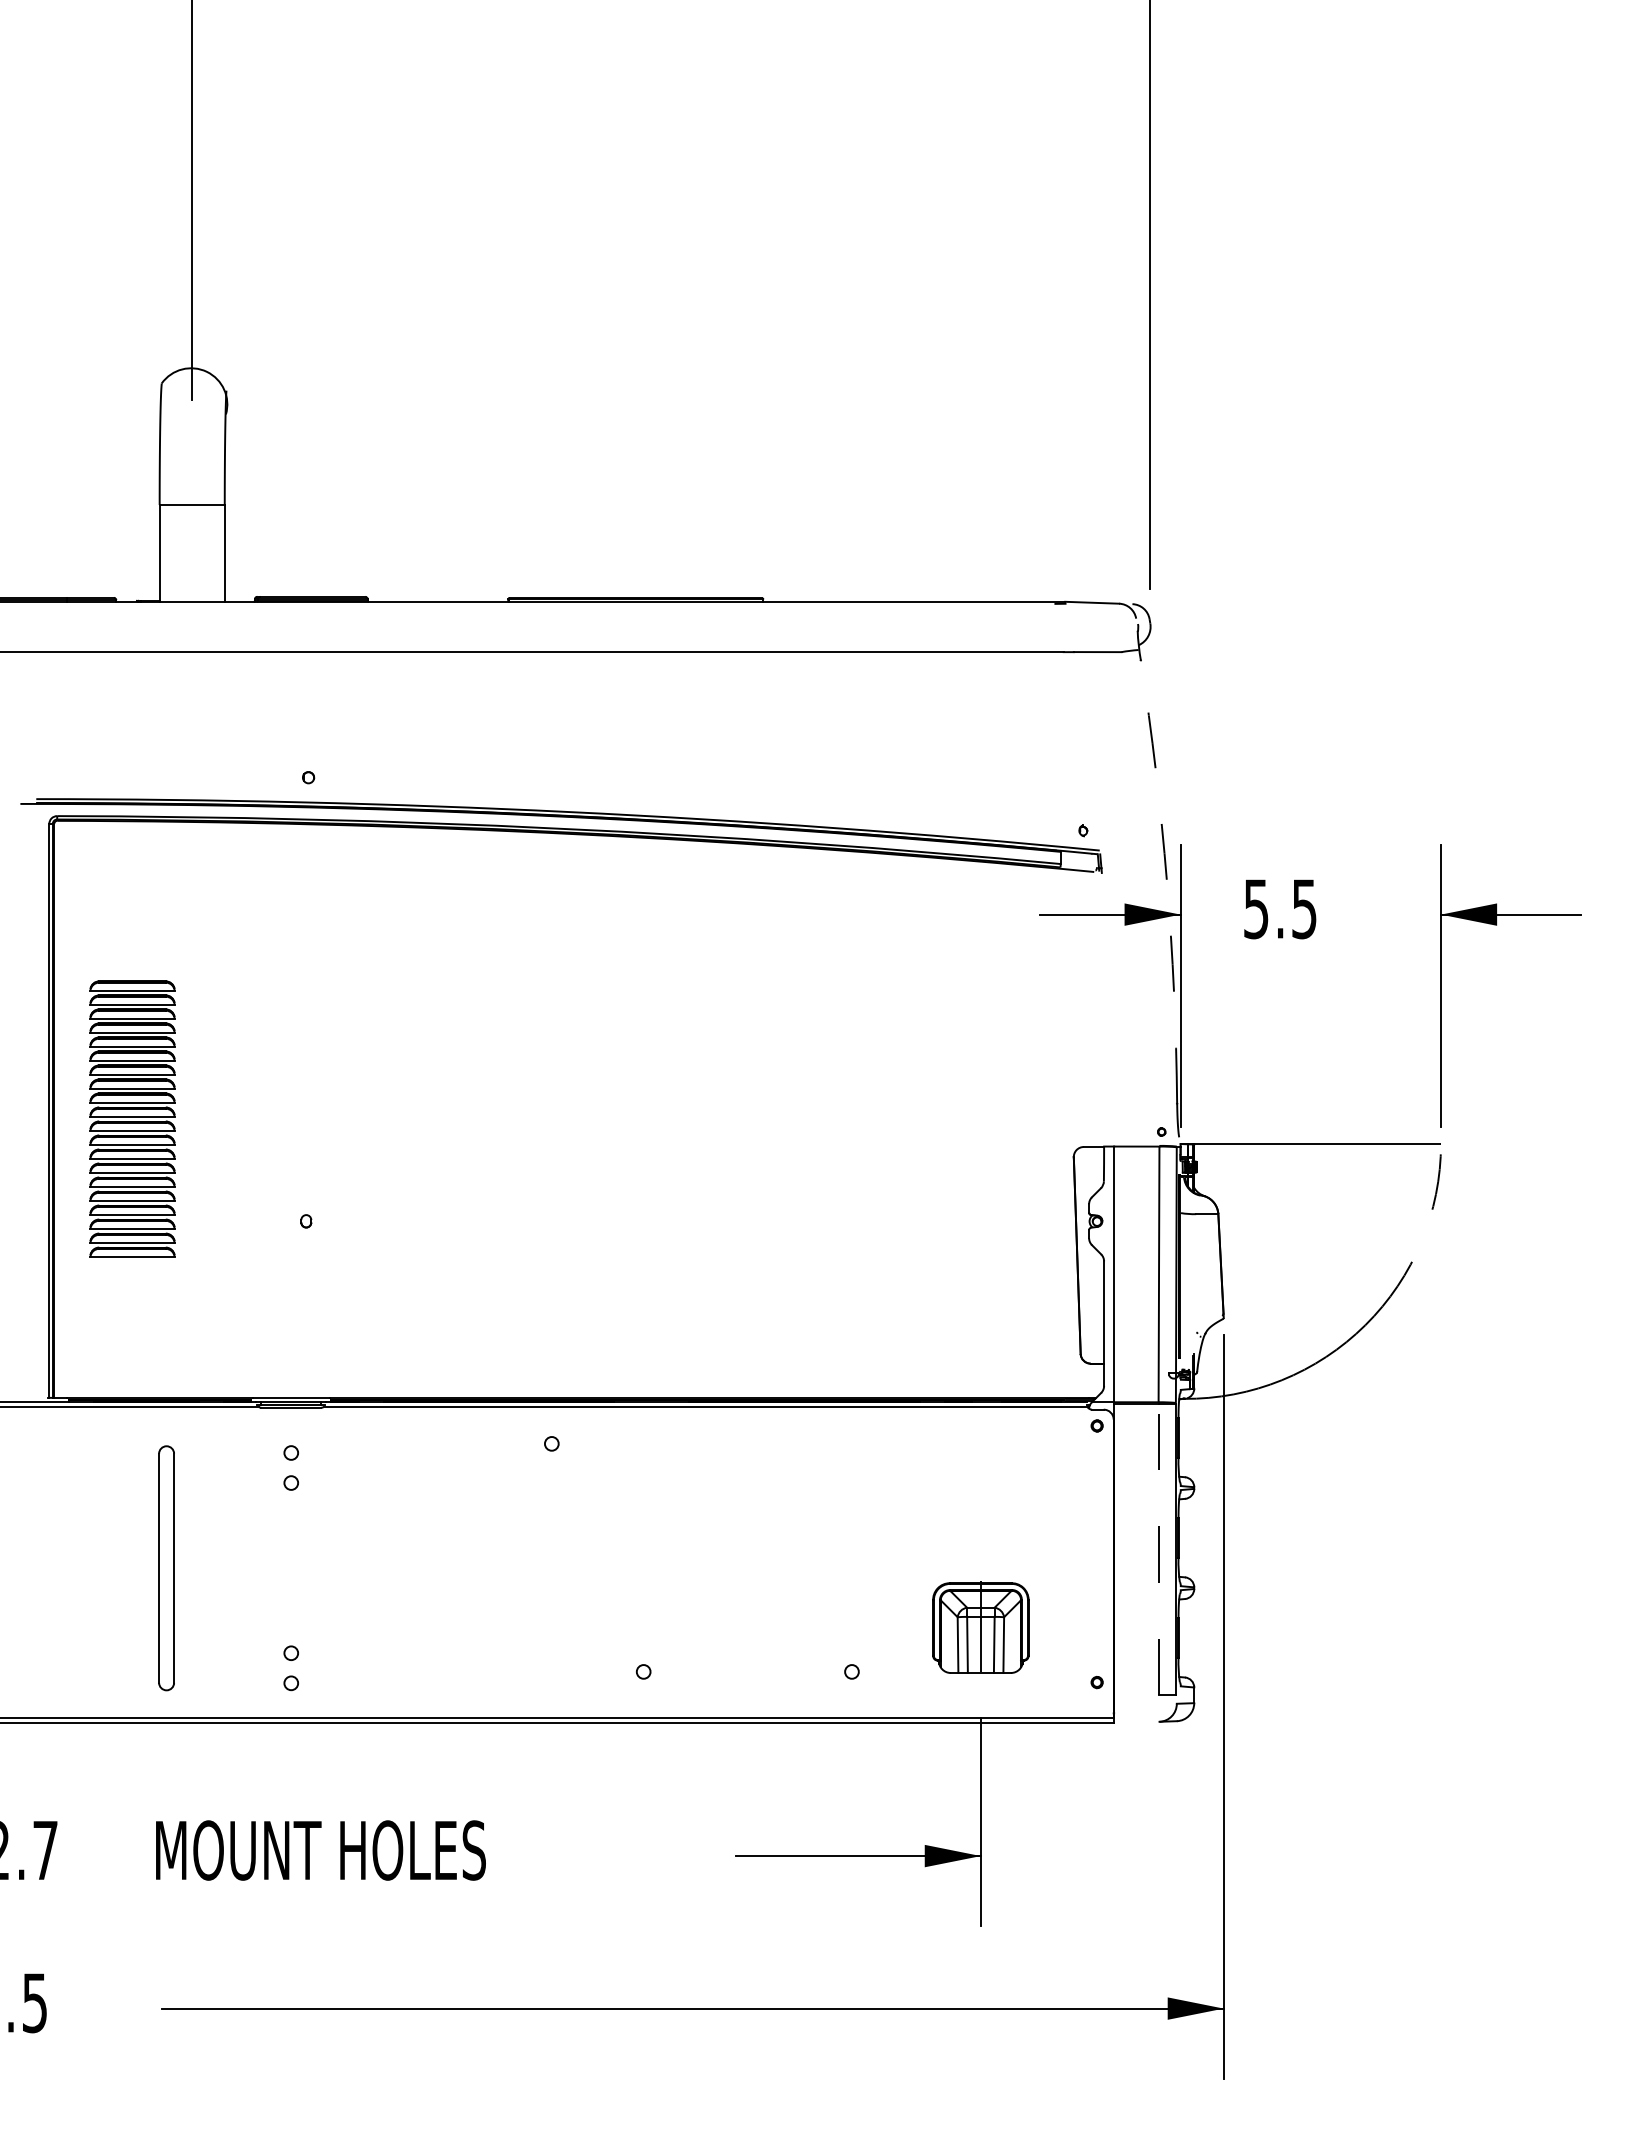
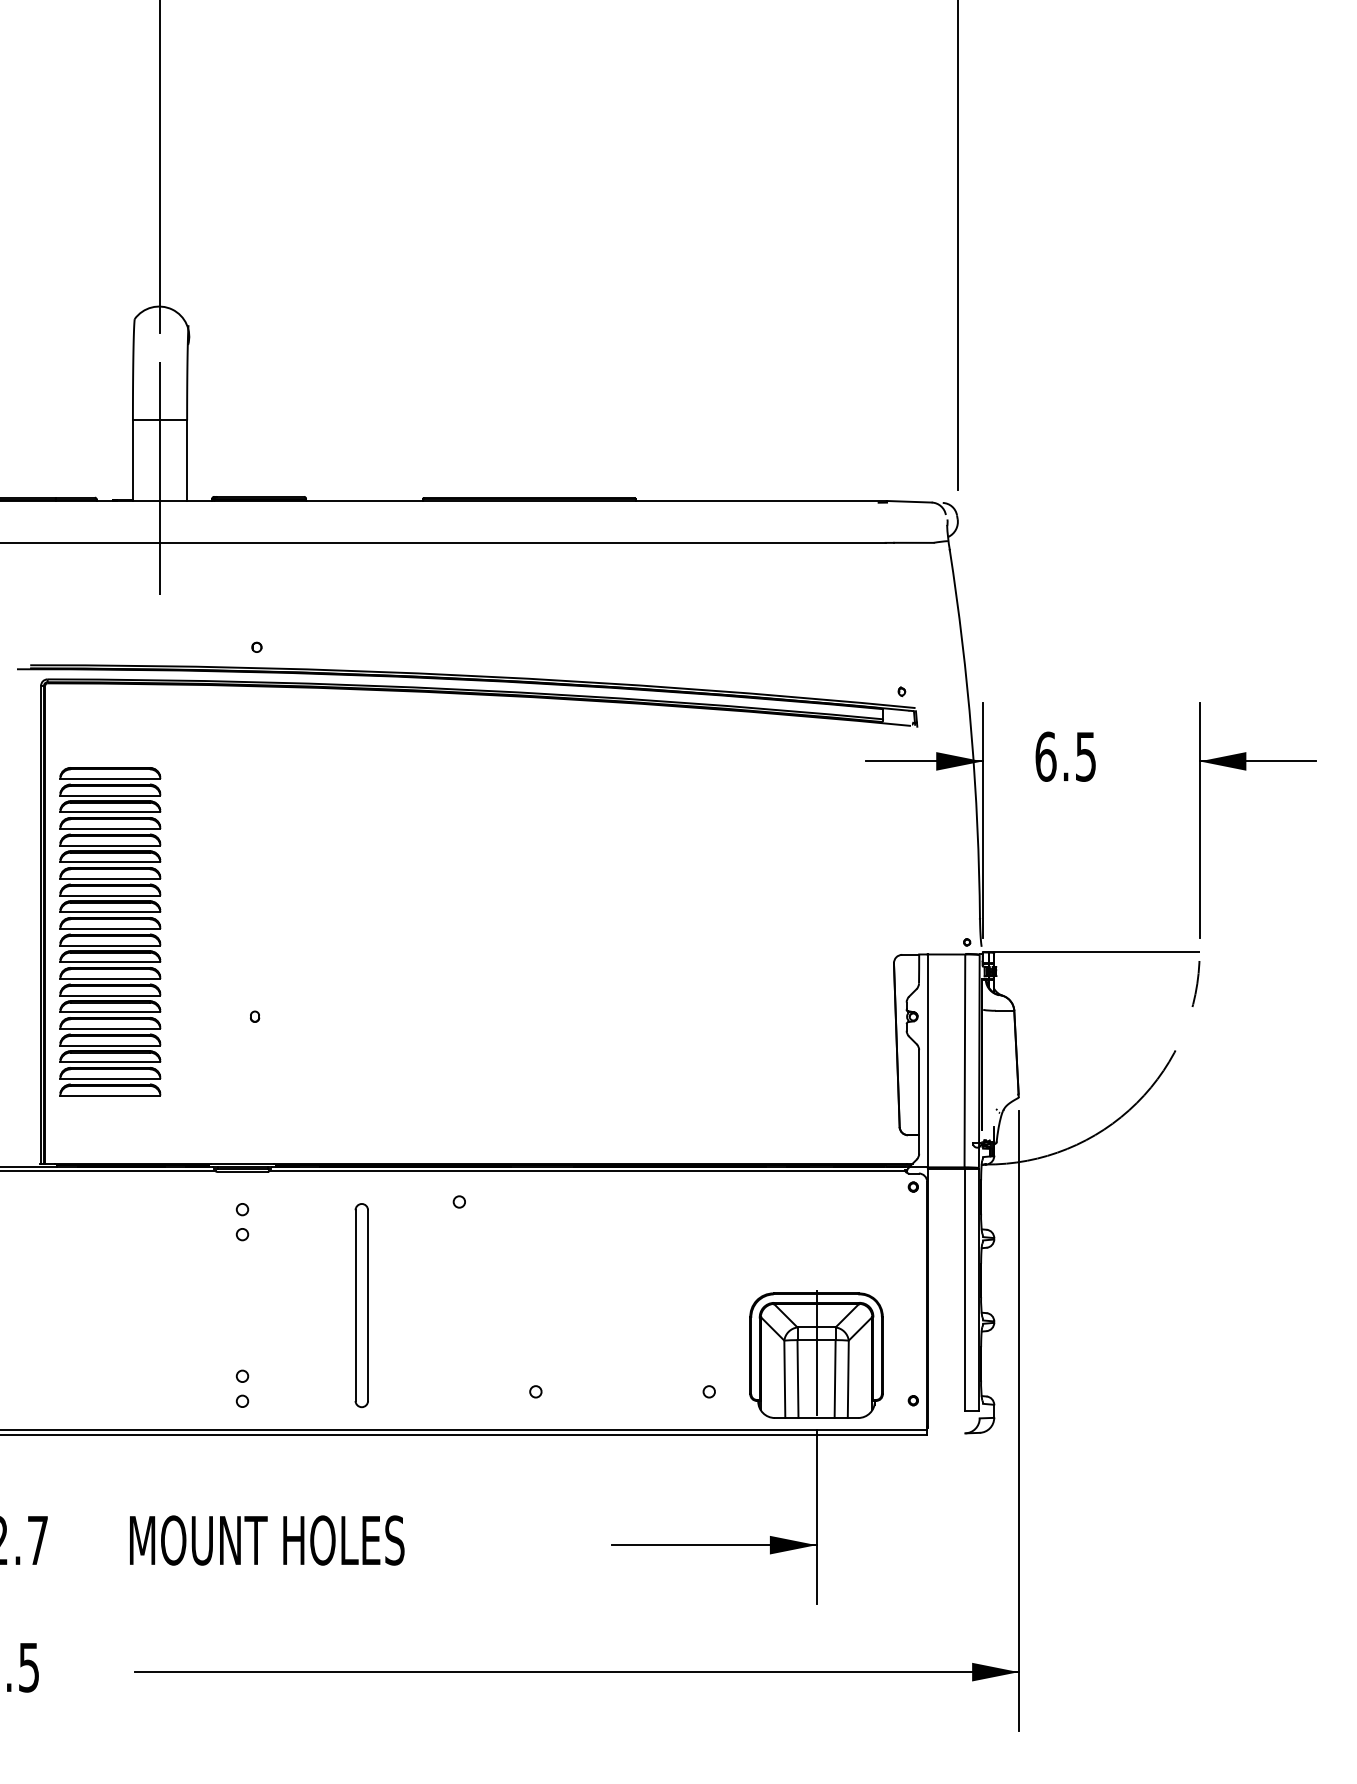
line: (192, 583) -> (160, 485), added
arc: (1166, 881) -> (971, 733), dashed -> solid
text: (1256, 908) -> (1046, 756), 5.5 -> 6.5
part: (132, 1118) -> (110, 931), size x1.43
line: (1158, 1549) -> (964, 1289), dashed -> solid
part: (166, 1568) -> (361, 1305), moved
part: (980, 1627) -> (816, 1354), size x1.67

